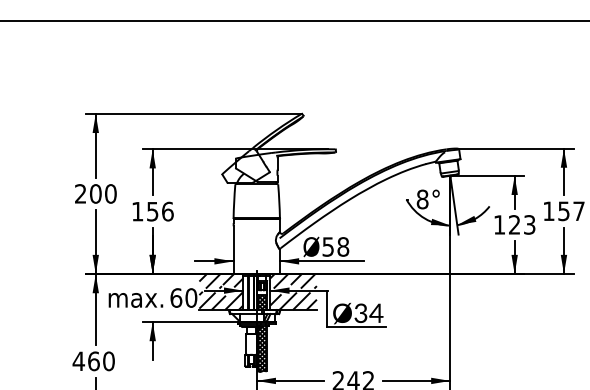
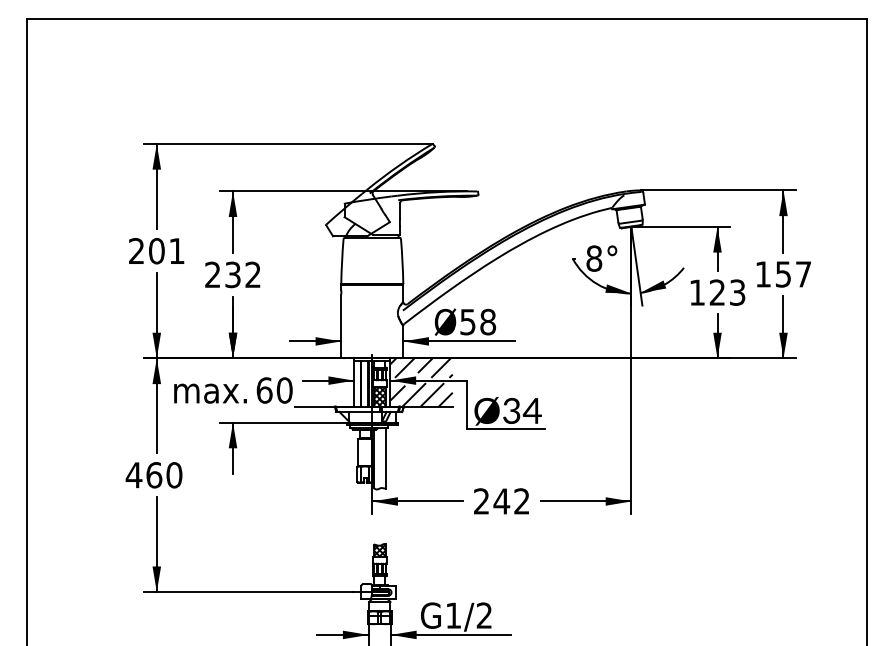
text: (110, 194) -> (176, 251), 200 -> 201
text: (153, 211) -> (233, 274), 156 -> 232
hatch: (221, 292) -> (324, 382), removed
hatch: (262, 348) -> (379, 457), removed

